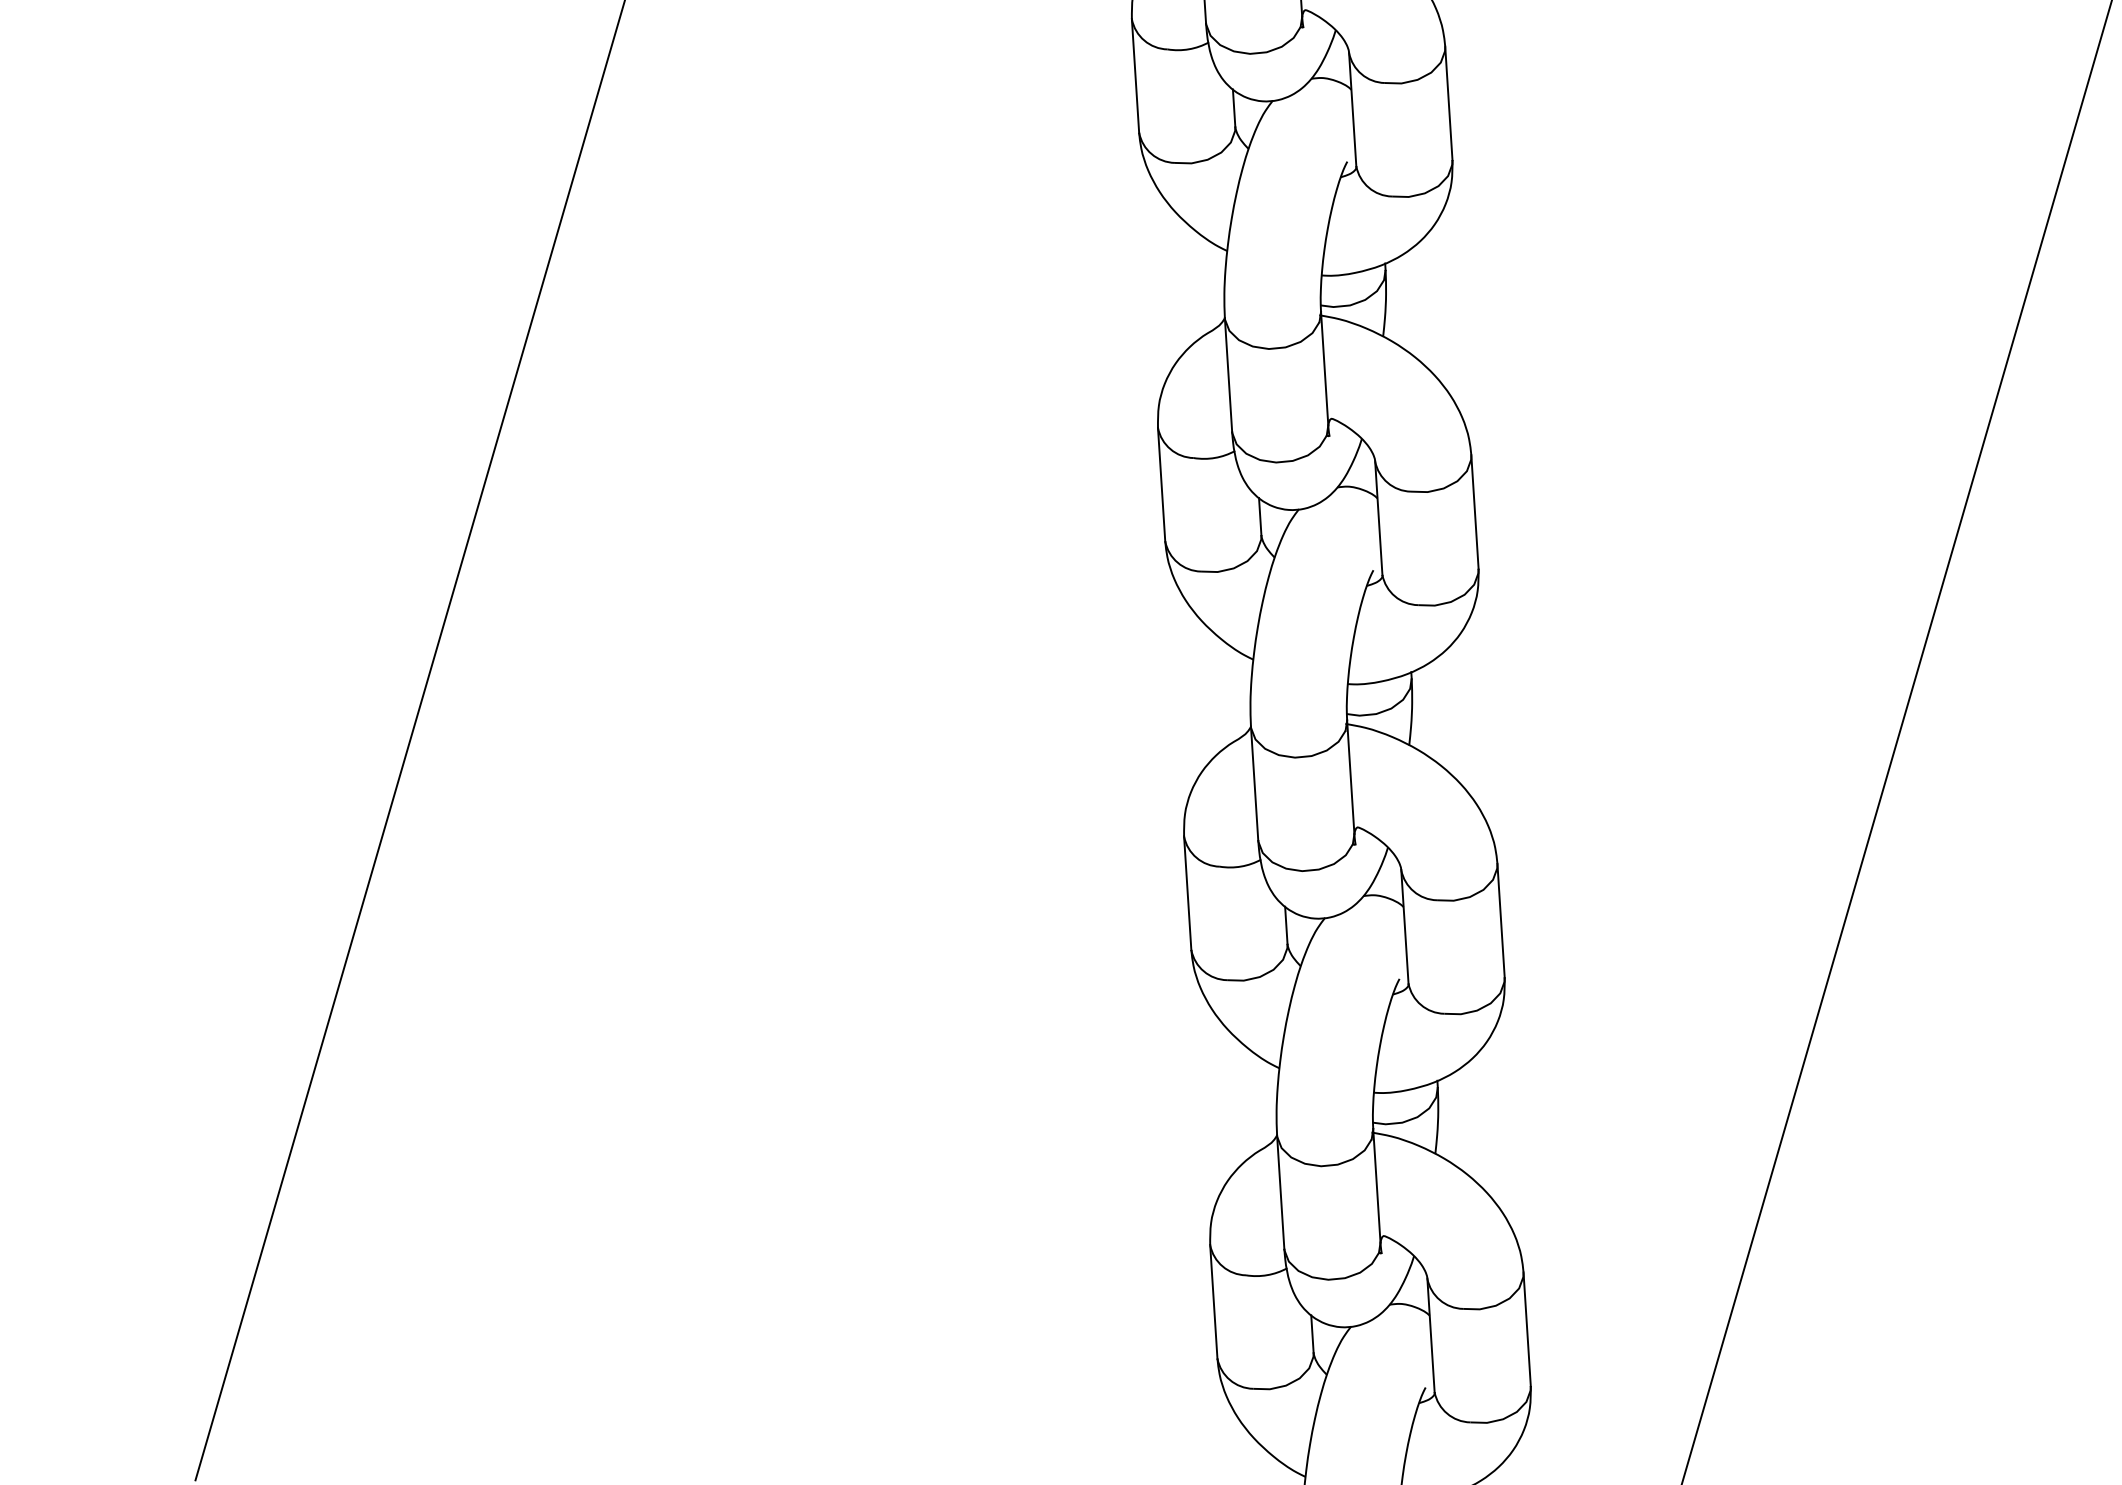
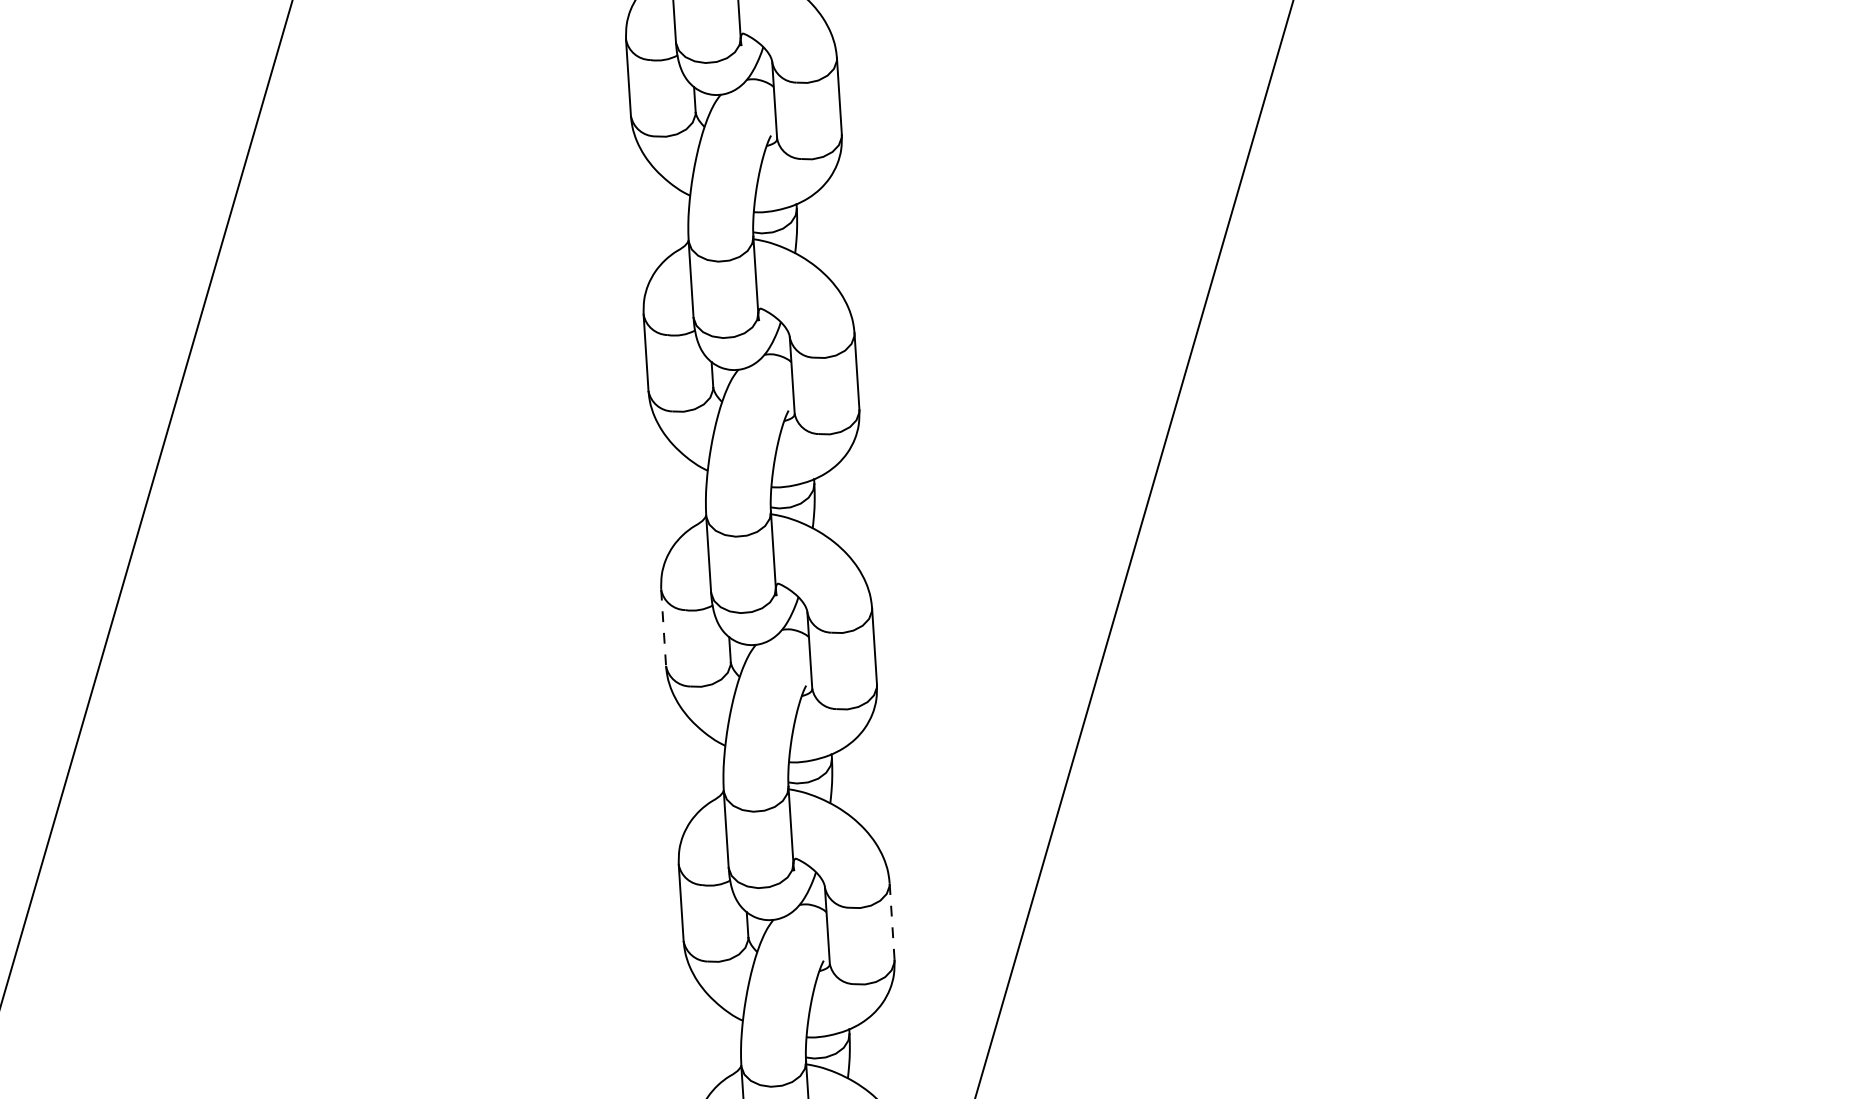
line: (1187, 894) -> (663, 628), solid -> dashed
line: (1527, 1327) -> (892, 920), solid -> dashed

